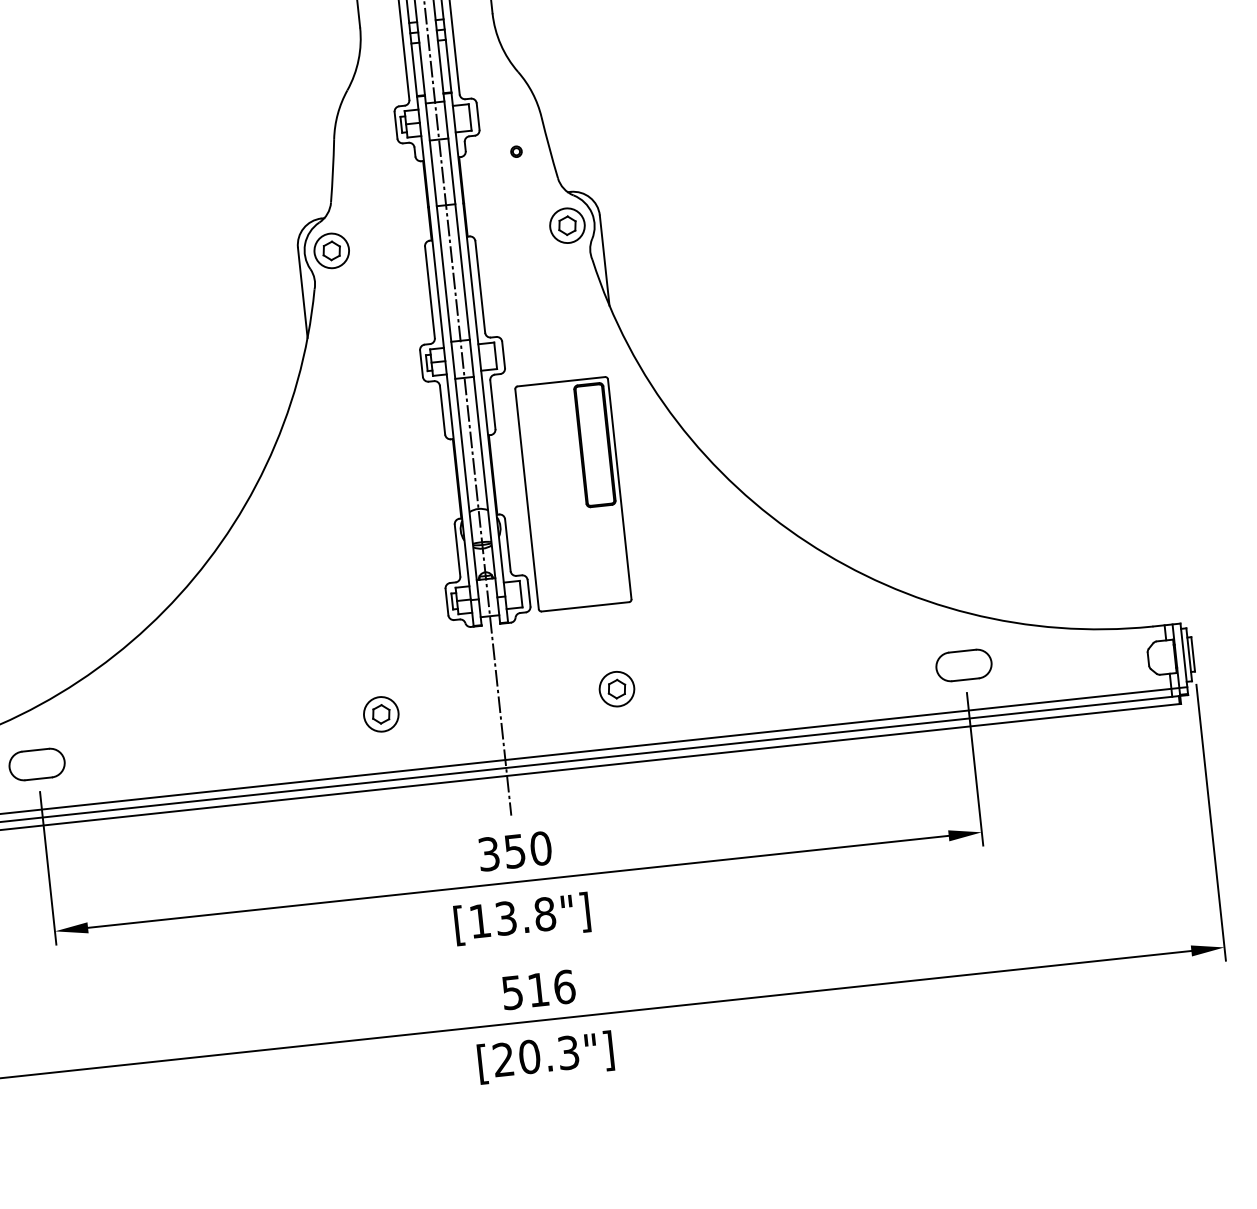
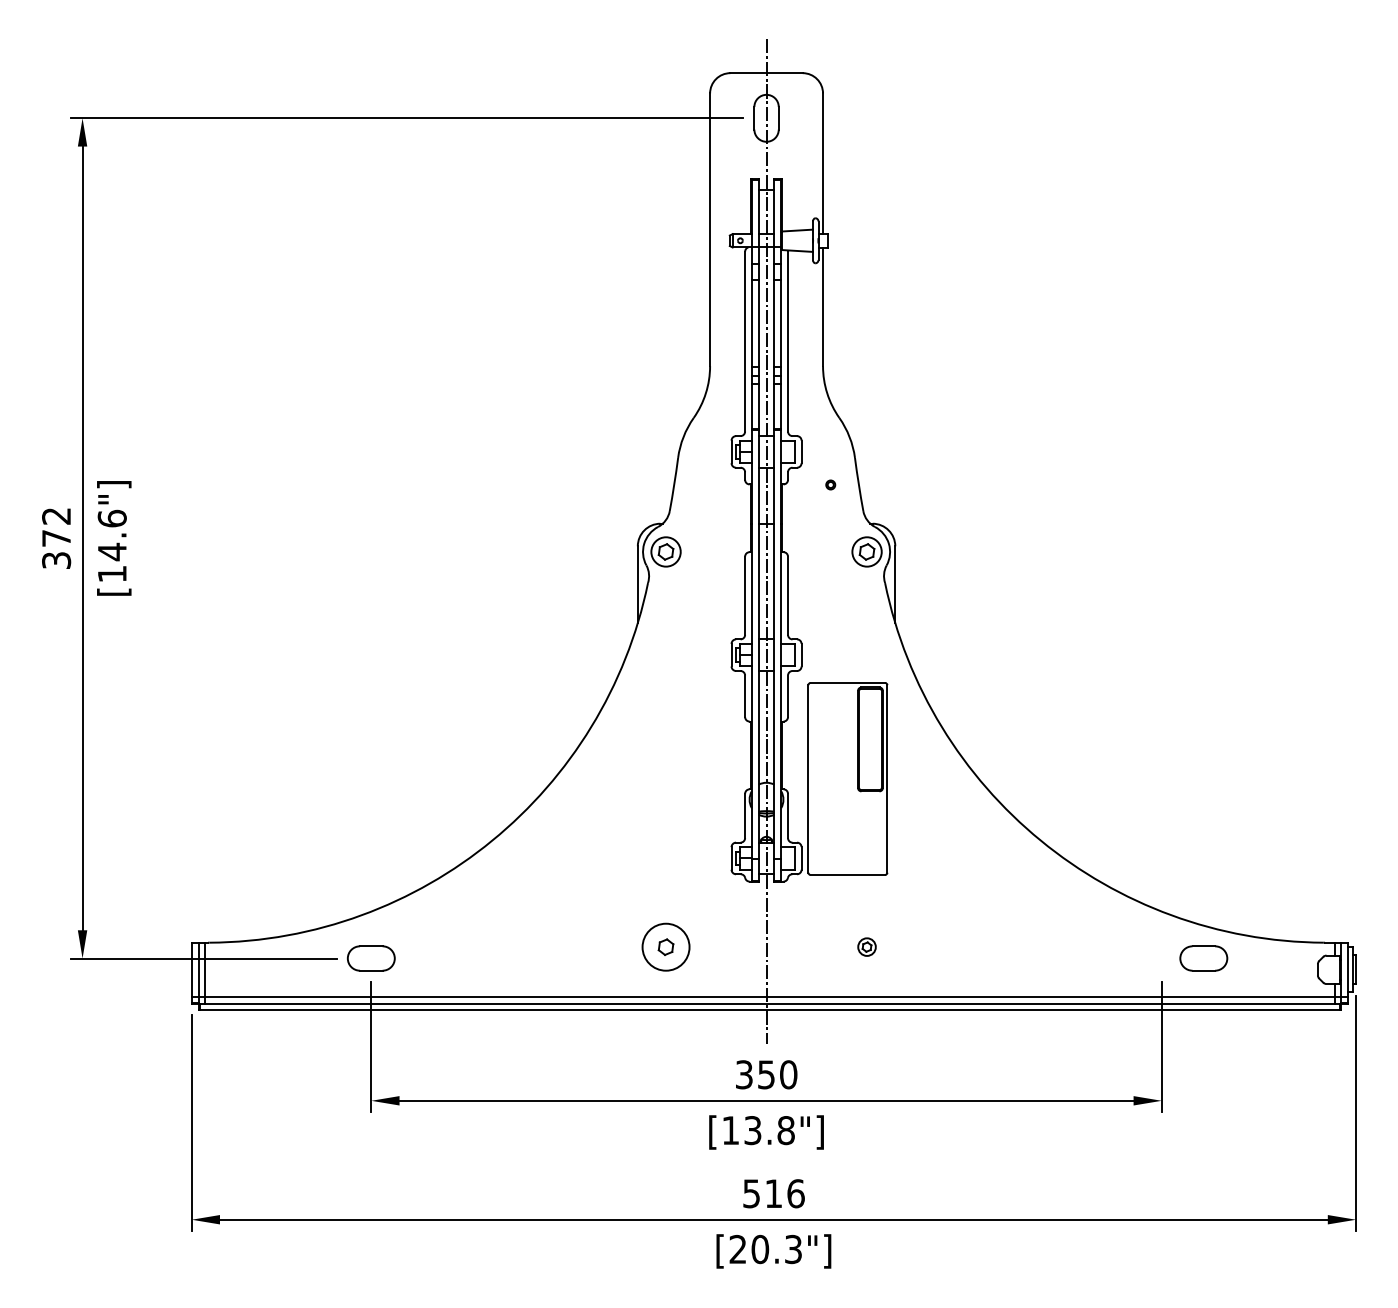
part: (963, 665) -> (1203, 958), moved
part: (616, 688) -> (866, 946), size x0.6
circle: (380, 713) -> (665, 946), size x1.6

